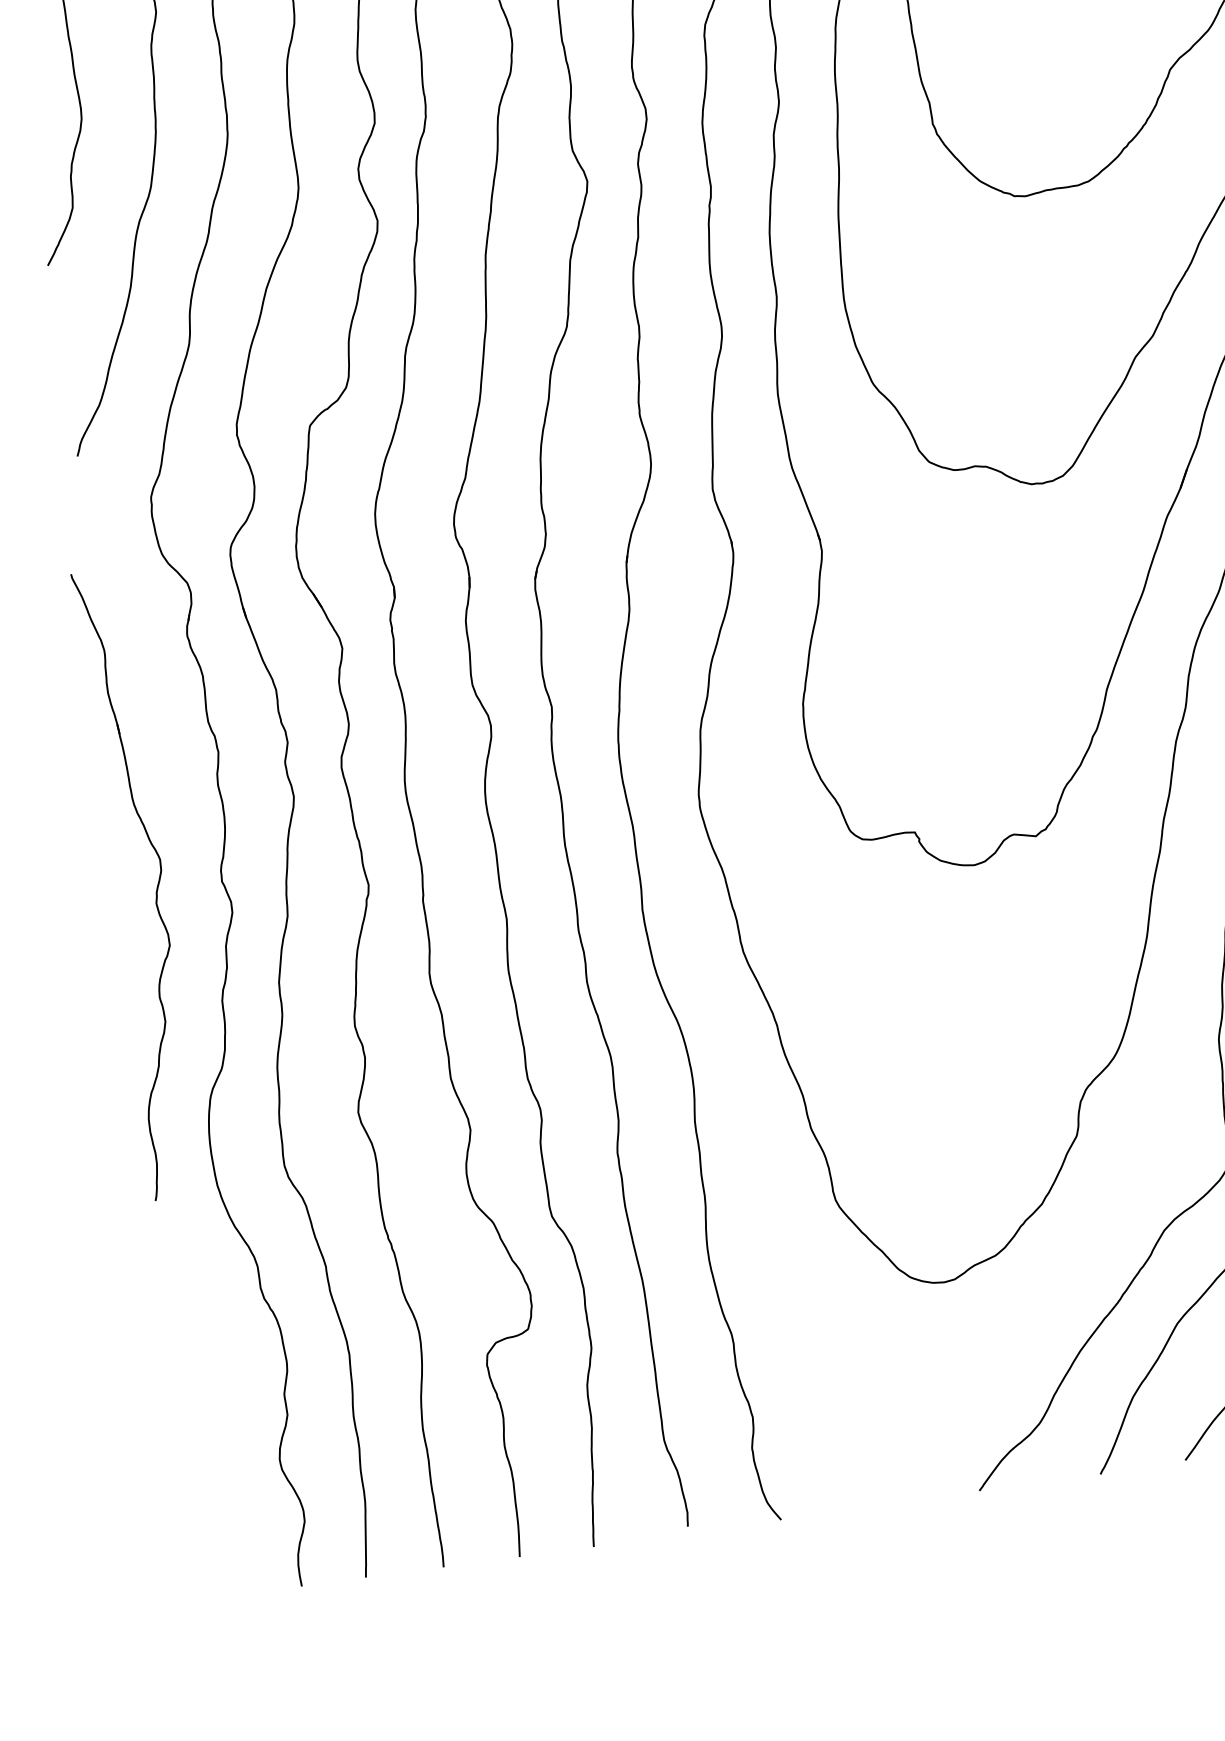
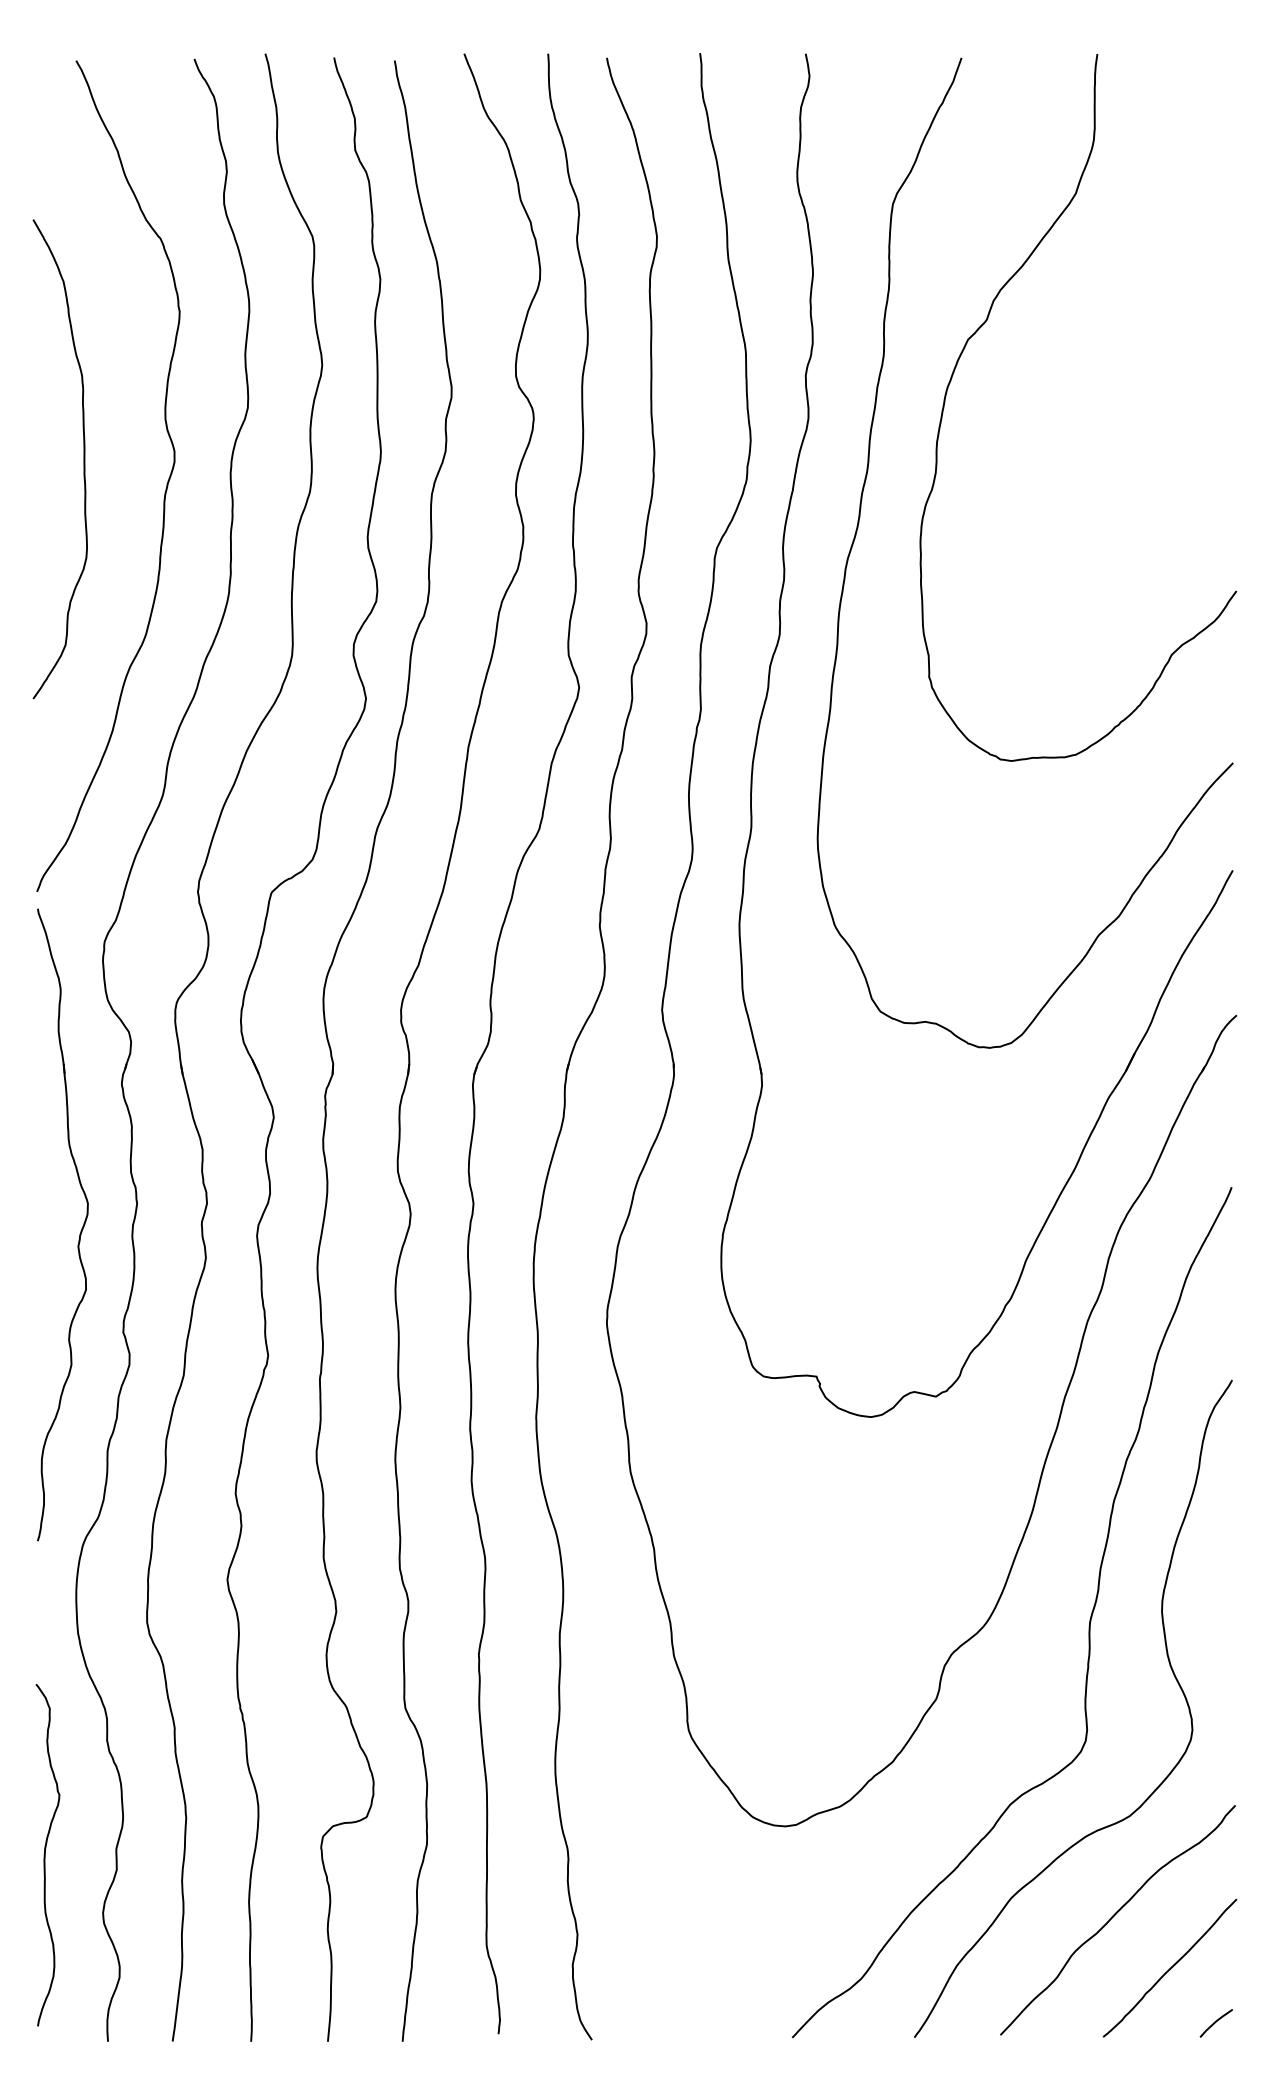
part: (155, 890) -> (79, 1233), moved
curve: (214, 1410) -> (45, 1855), added

